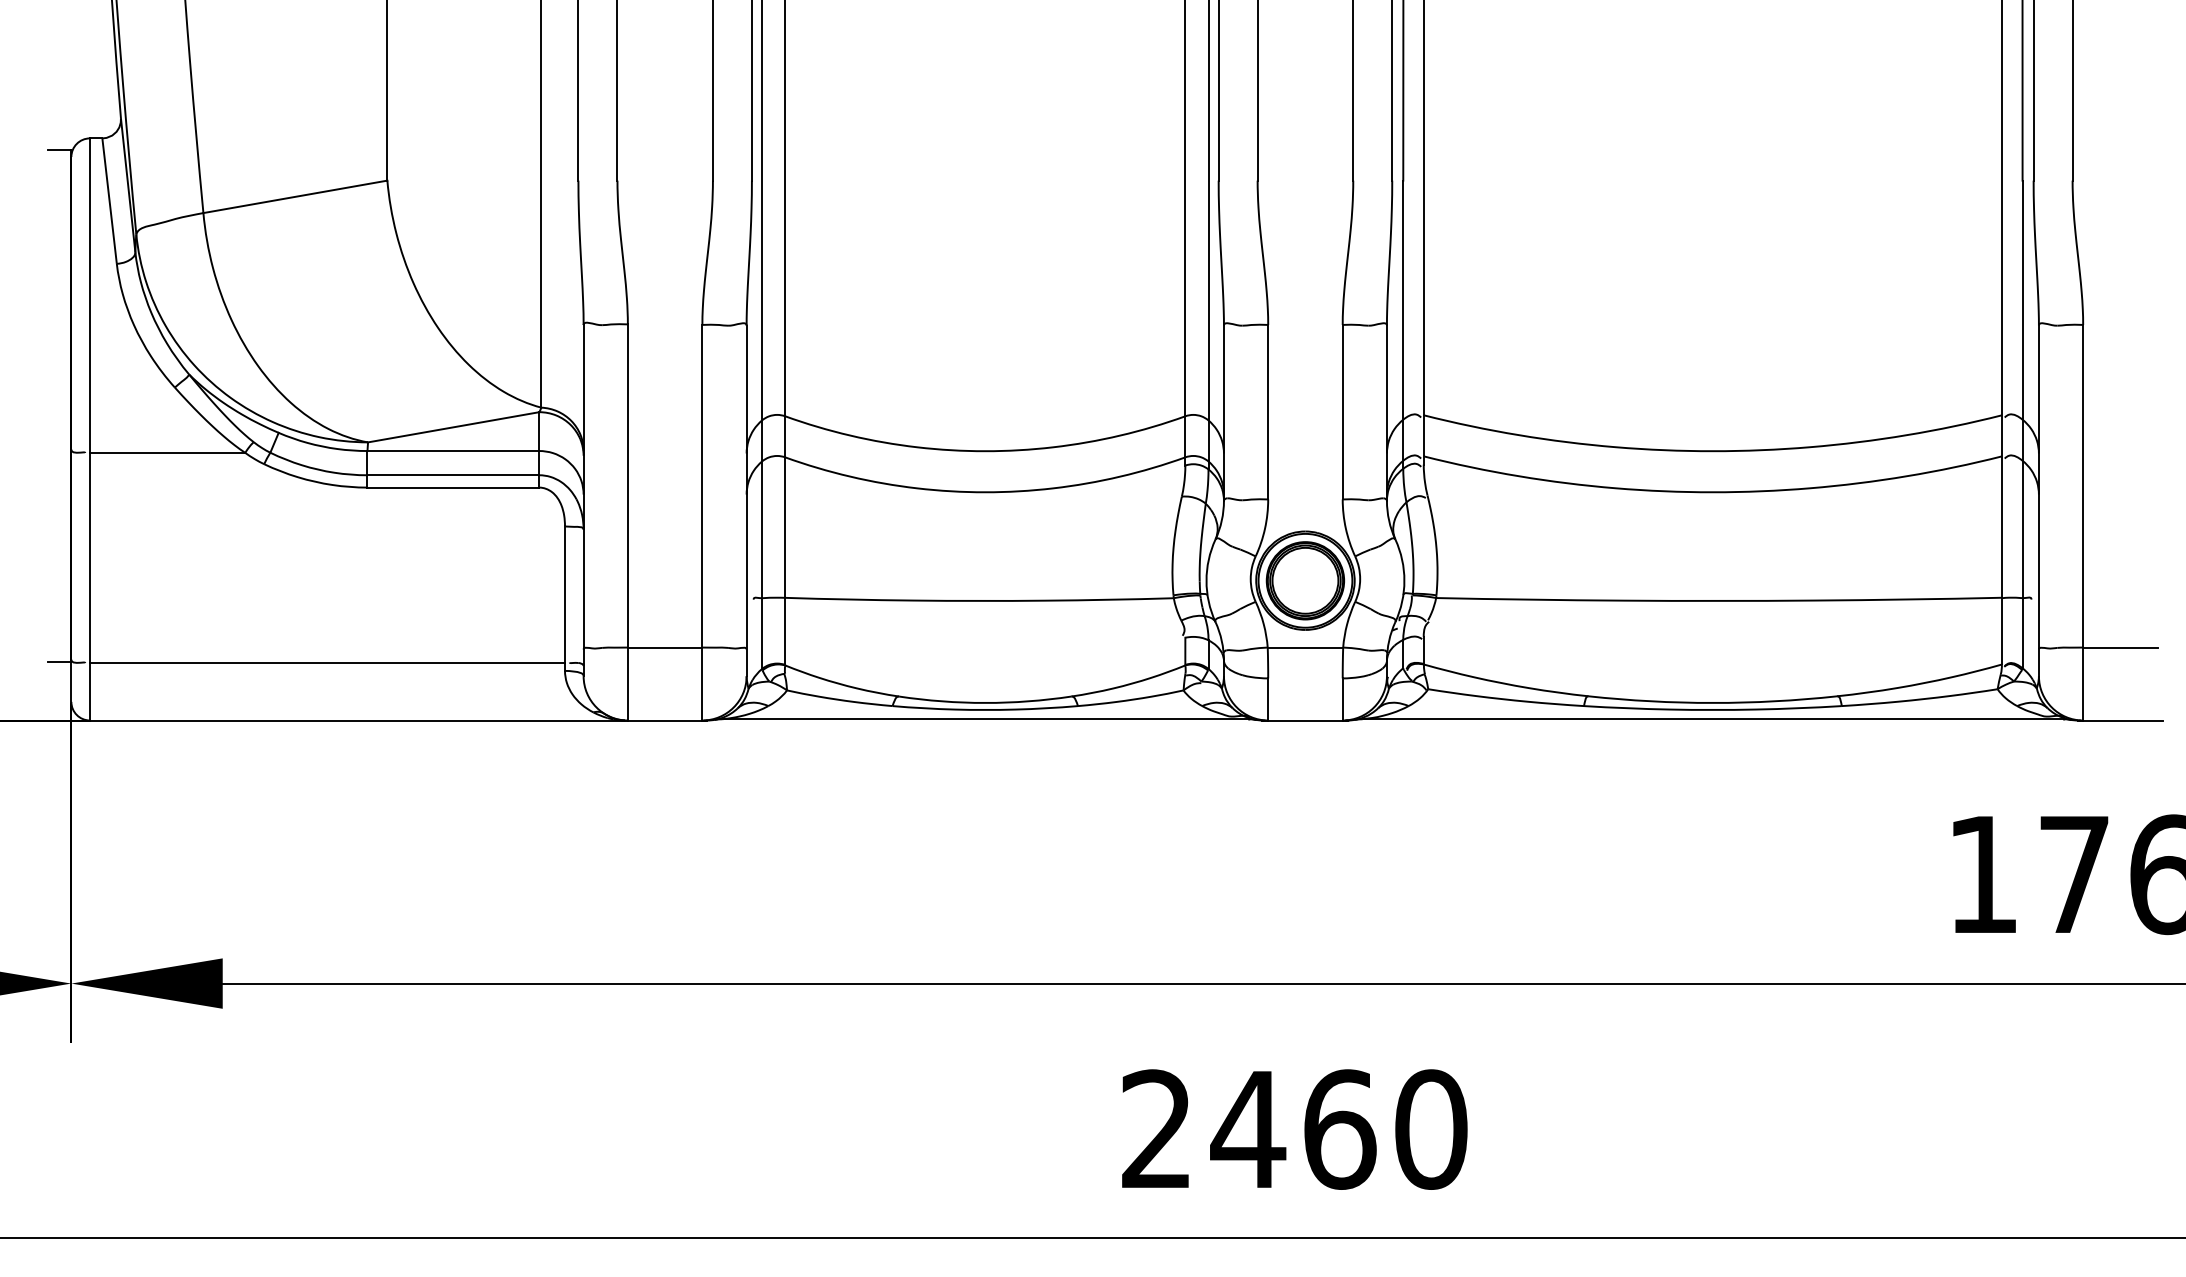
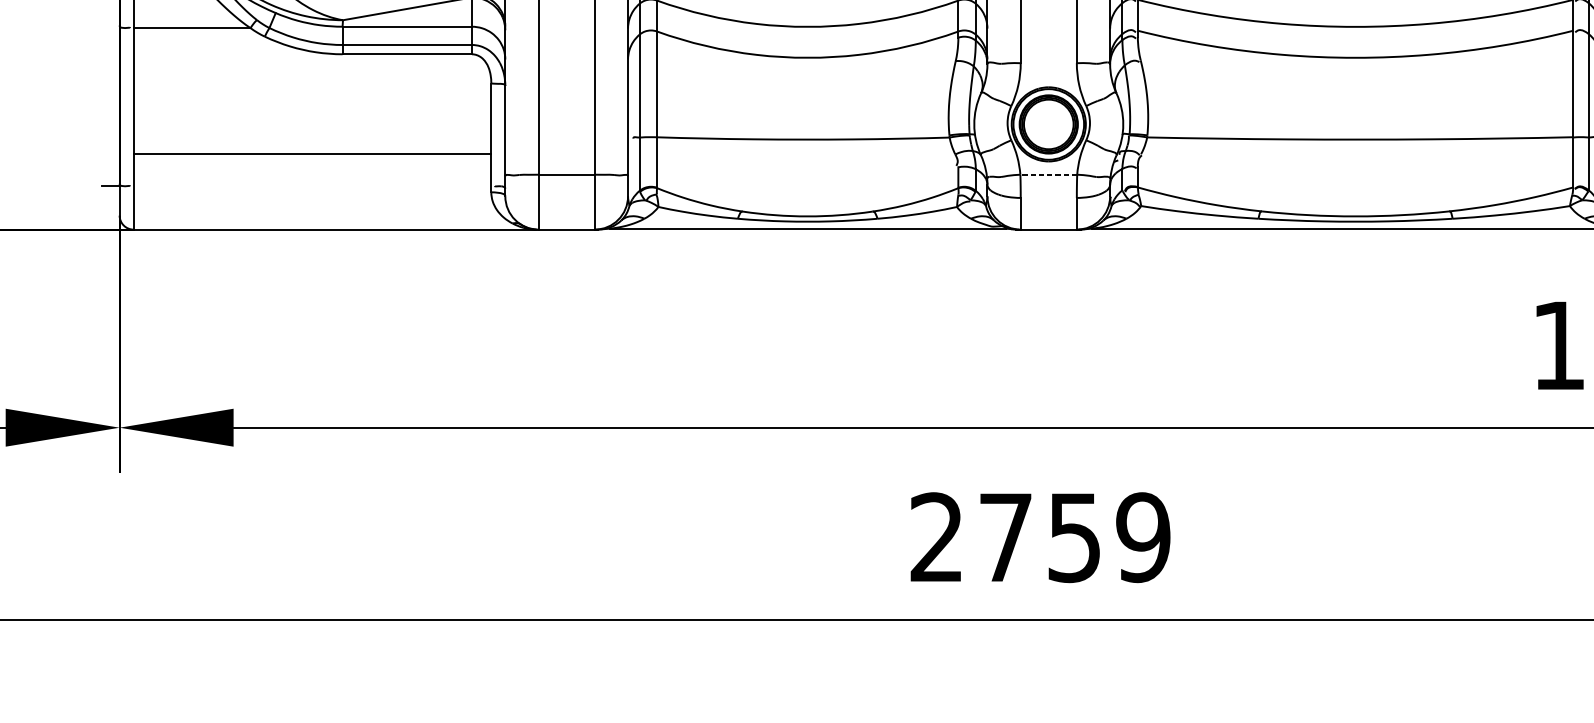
line: (1305, 647) -> (1048, 174), solid -> dashed
line: (327, 662) -> (312, 153), moved
text: (1338, 1129) -> (1073, 537), 2460 -> 2759

